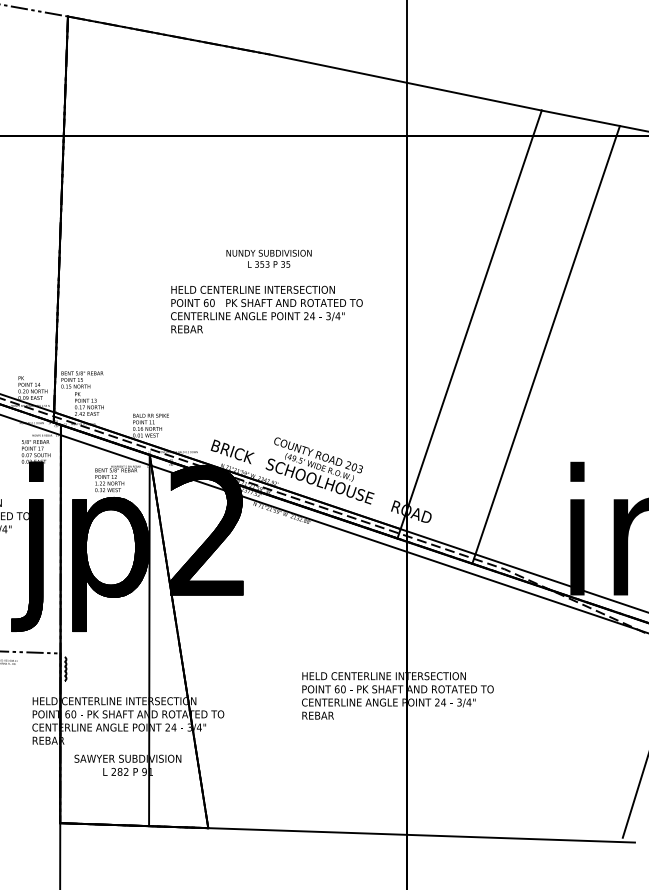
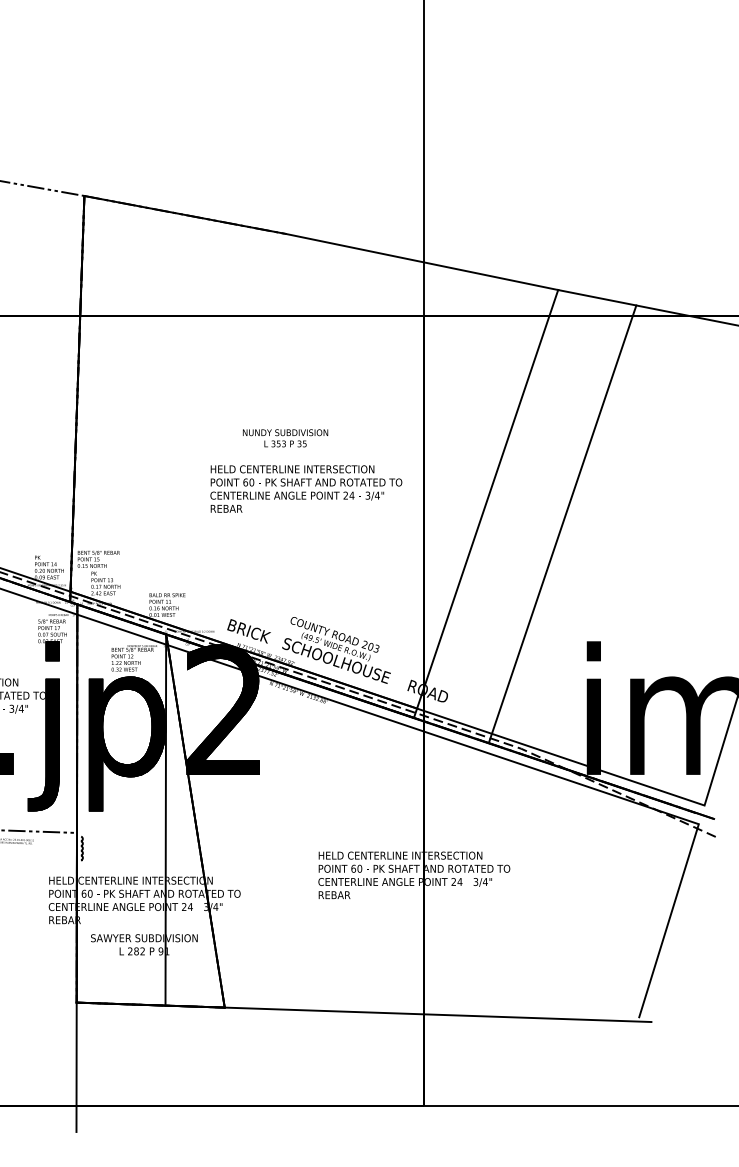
text: (267, 309) -> (306, 488), moved

